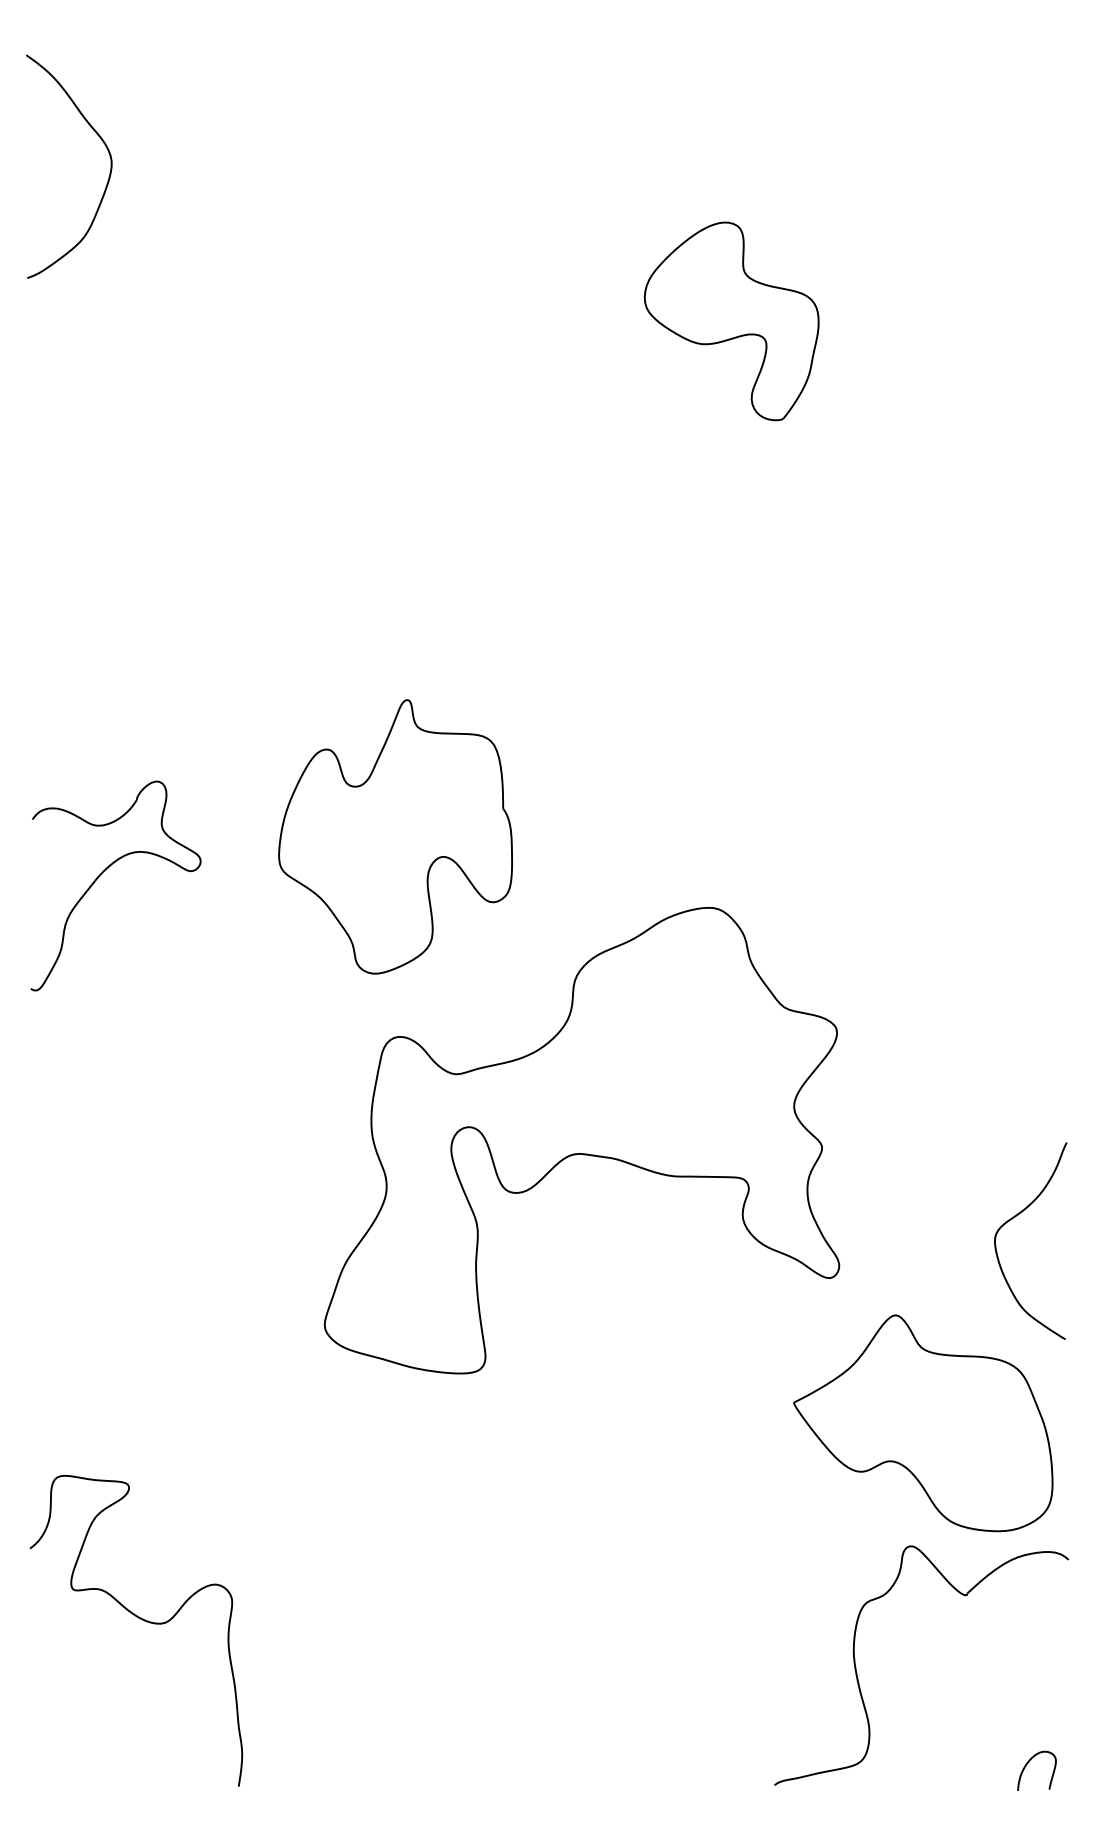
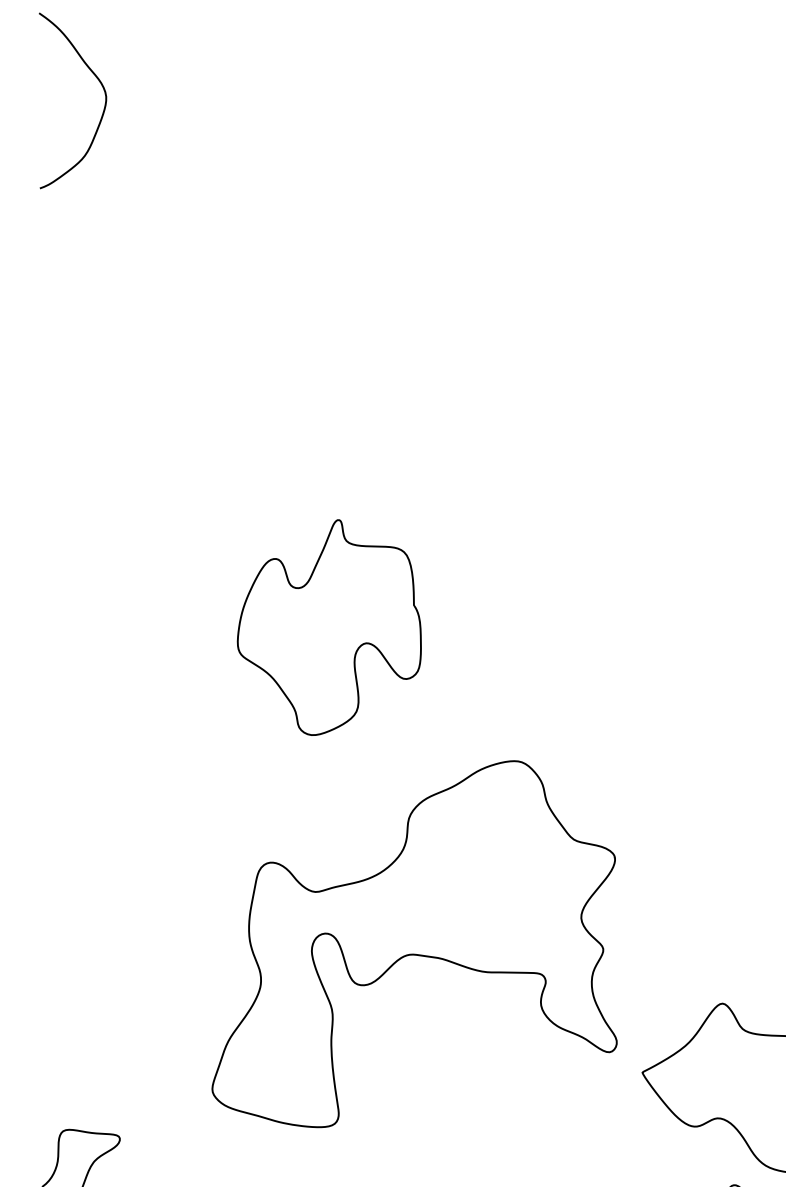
part: (731, 321) -> (593, 222), removed
part: (101, 875) -> (98, 657), removed
part: (581, 1140) -> (414, 944), moved

